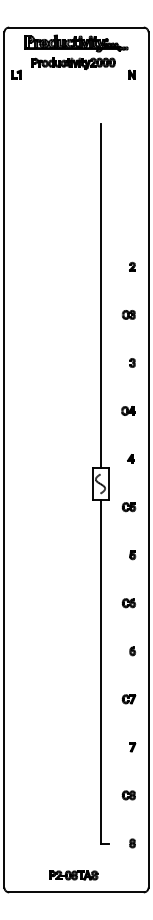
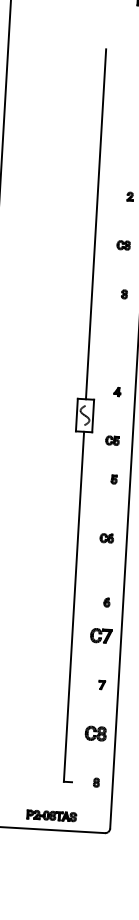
part: (128, 410) -> (117, 342), removed
part: (132, 555) -> (113, 479), moved
part: (132, 651) -> (106, 602), moved
part: (128, 699) -> (100, 636), size x1.6
part: (128, 795) -> (95, 733), size x1.6
part: (73, 875) -> (51, 815), moved

